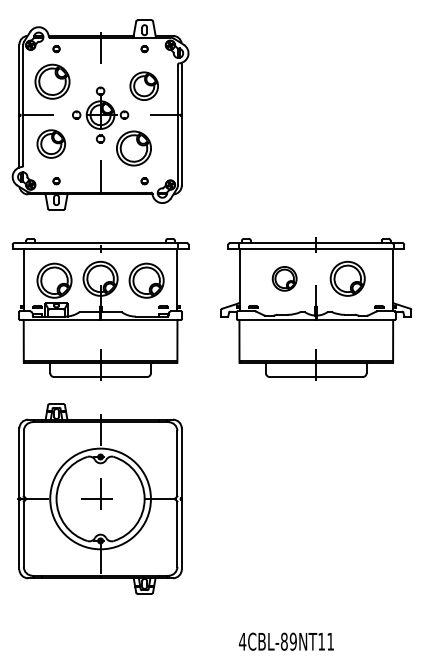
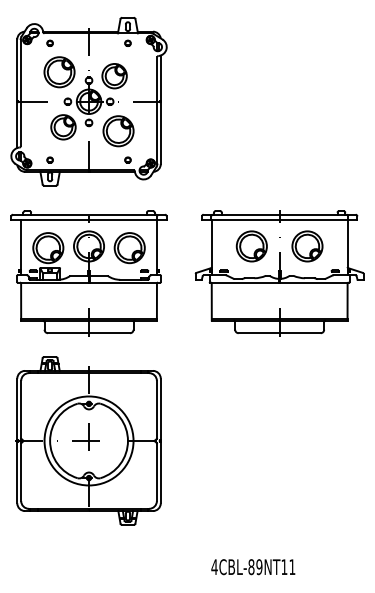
part: (52, 82) -> (59, 72), moved
part: (144, 86) -> (114, 76), moved
part: (51, 144) -> (63, 127), moved
part: (284, 278) -> (251, 246), size x1.43

